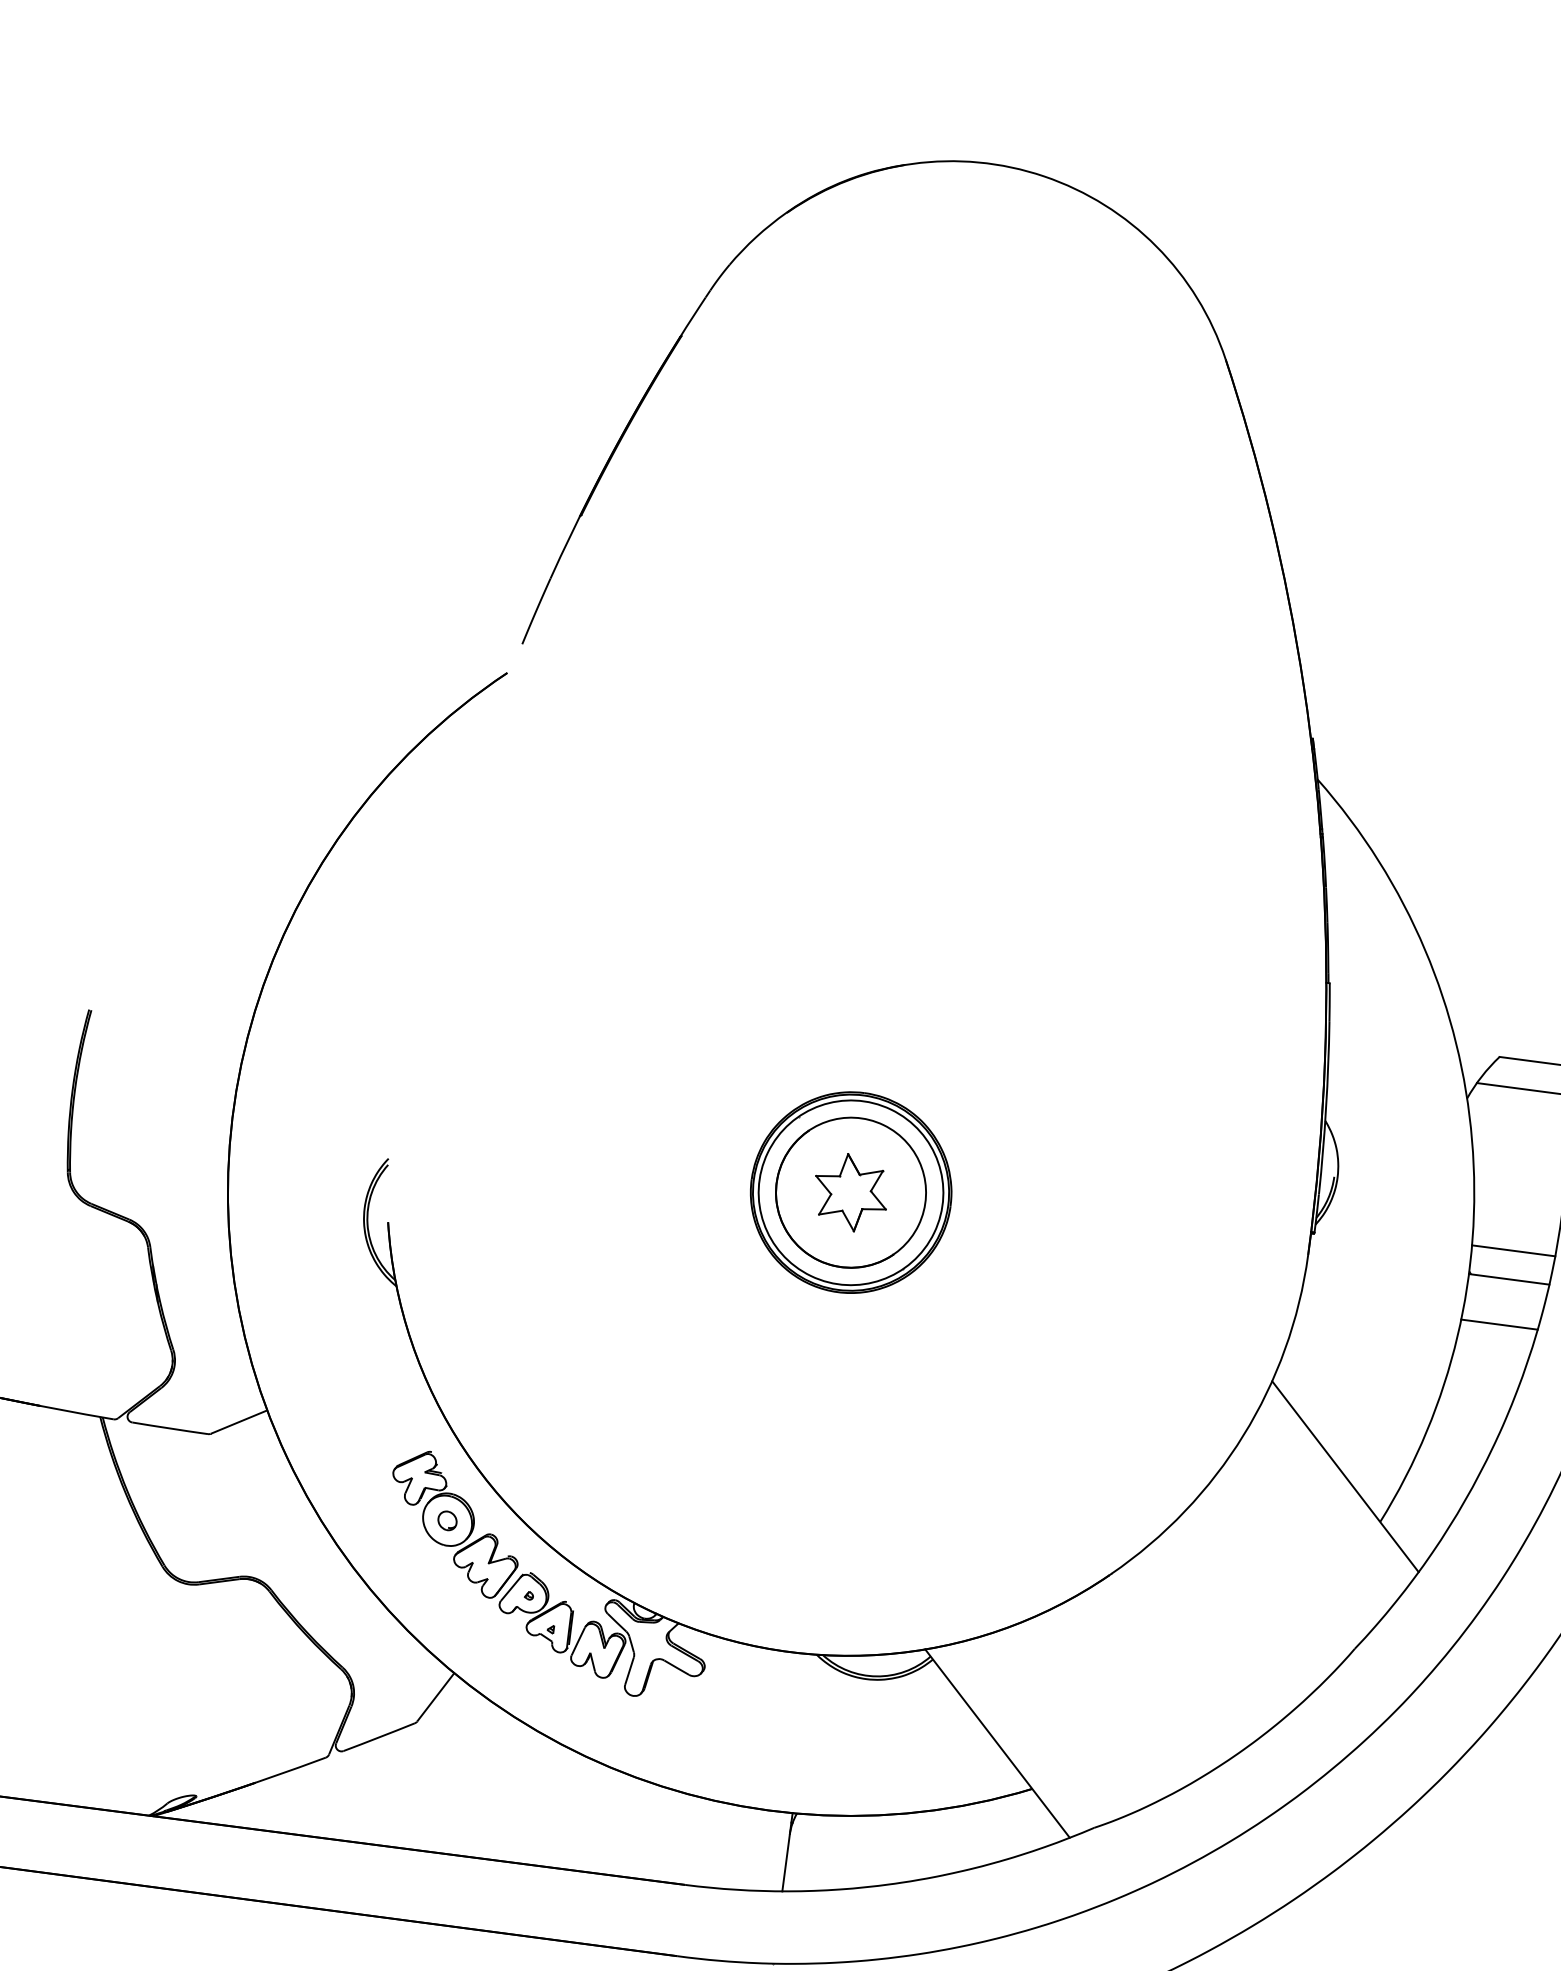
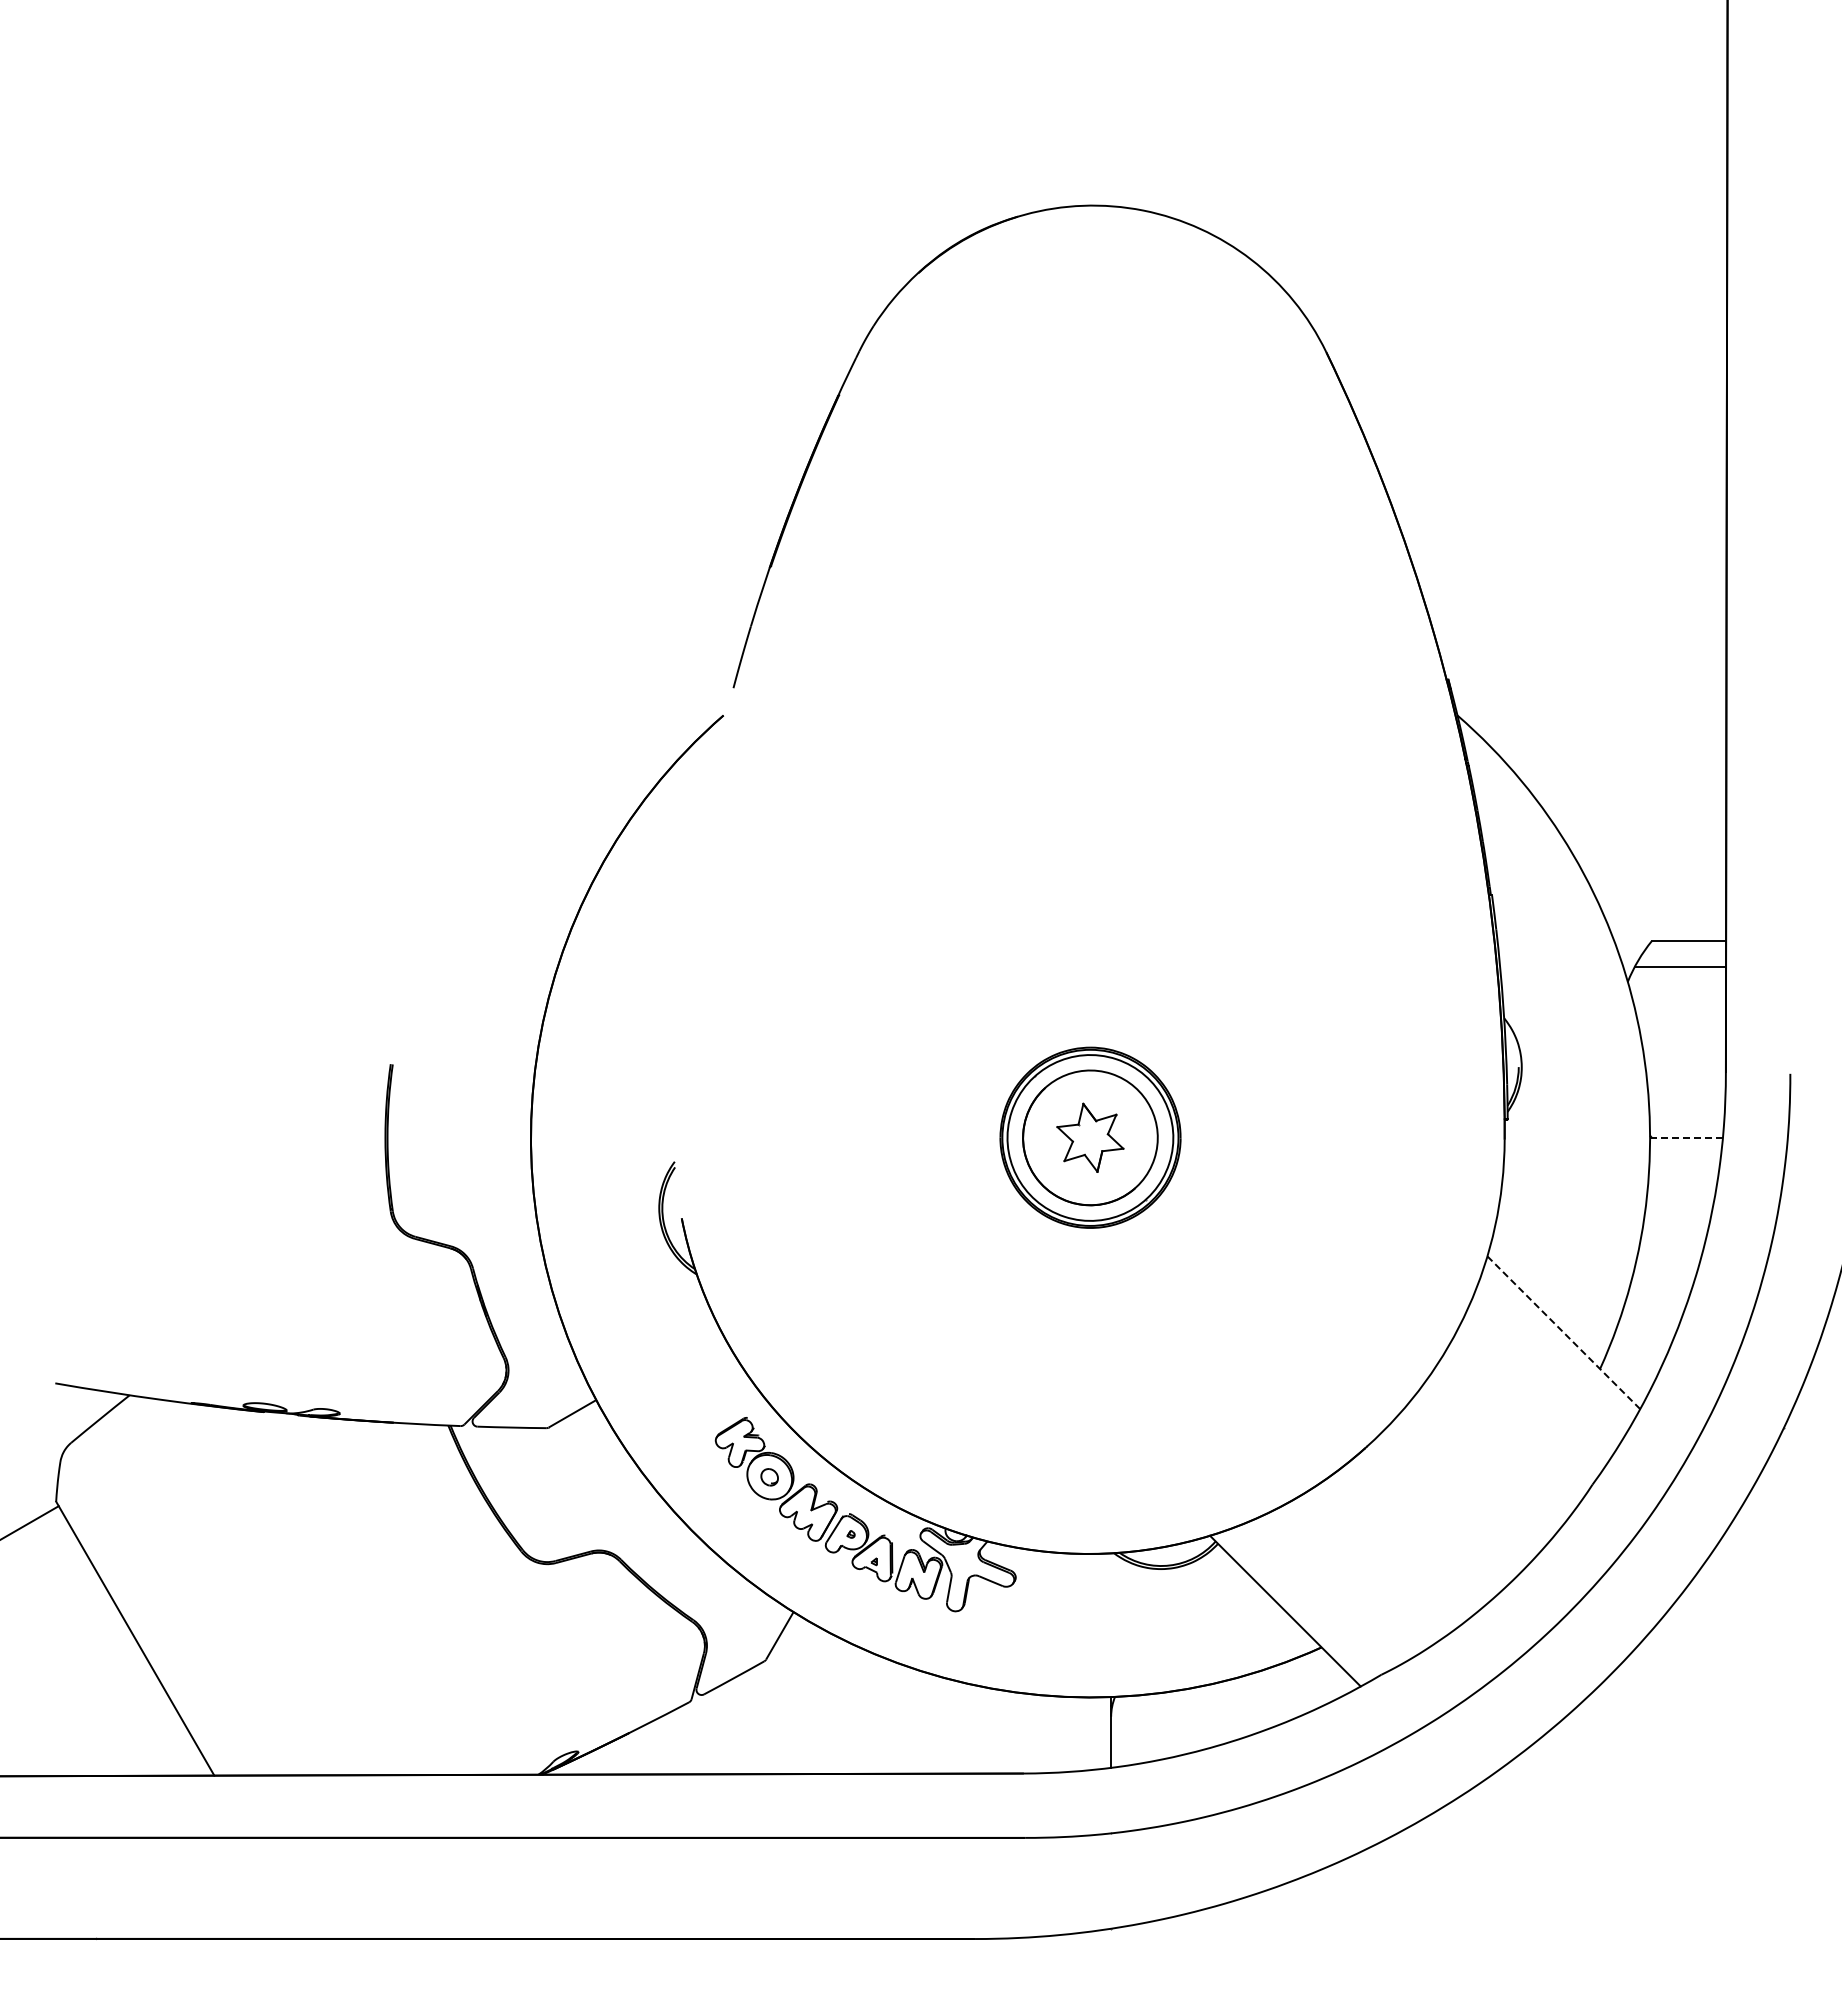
line: (1513, 1250) -> (1686, 1111), removed
line: (1508, 1278) -> (1685, 1137), solid -> dashed
line: (1498, 1324) -> (1682, 1179), removed
line: (1345, 1476) -> (1563, 1332), solid -> dashed

